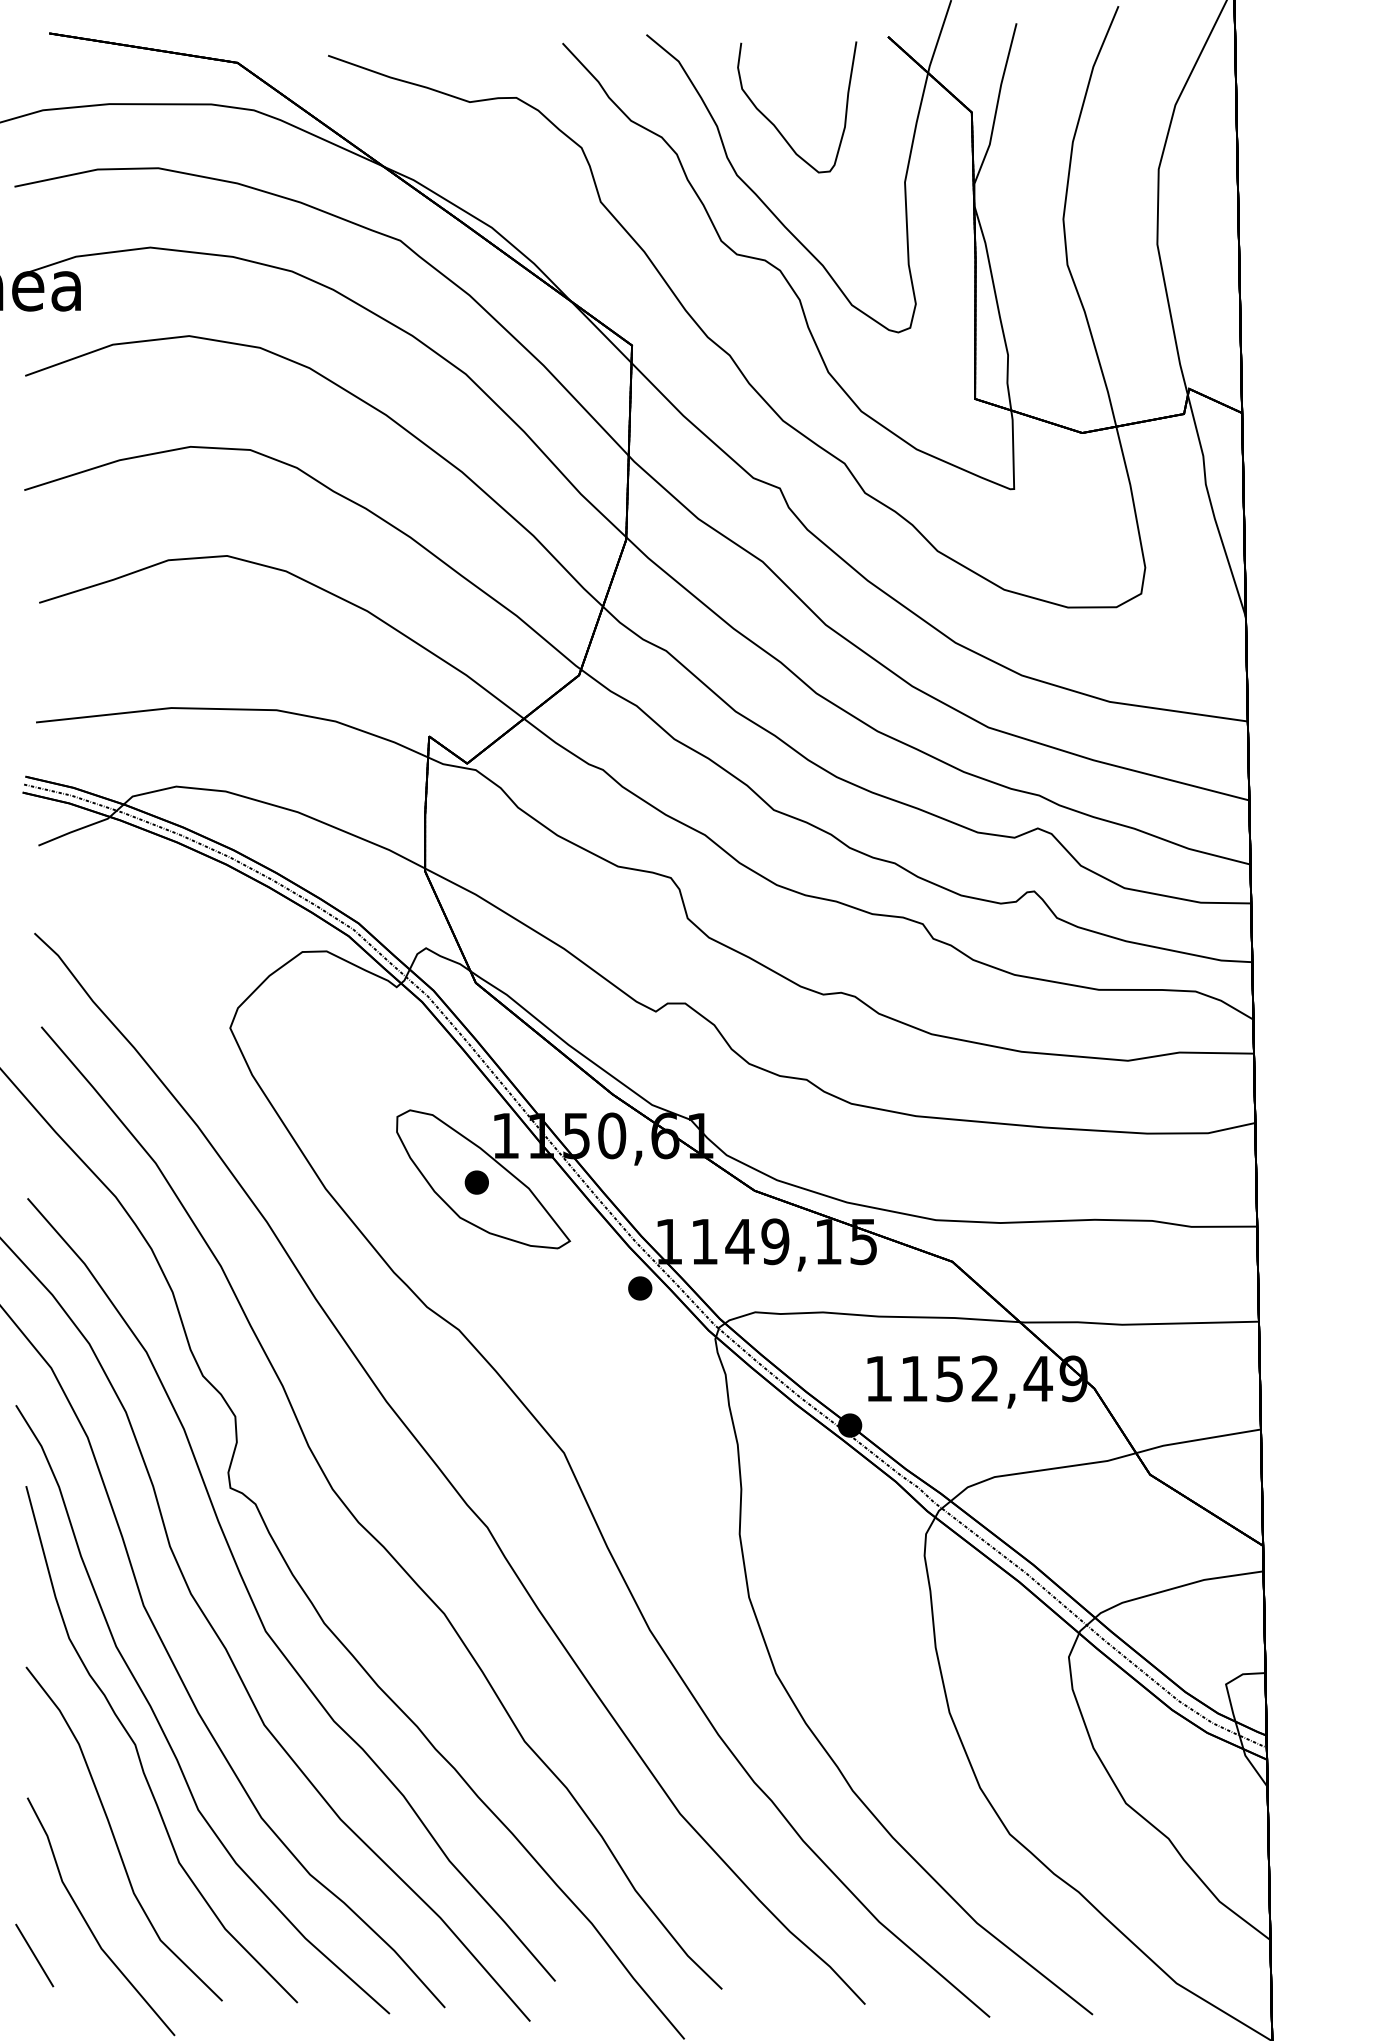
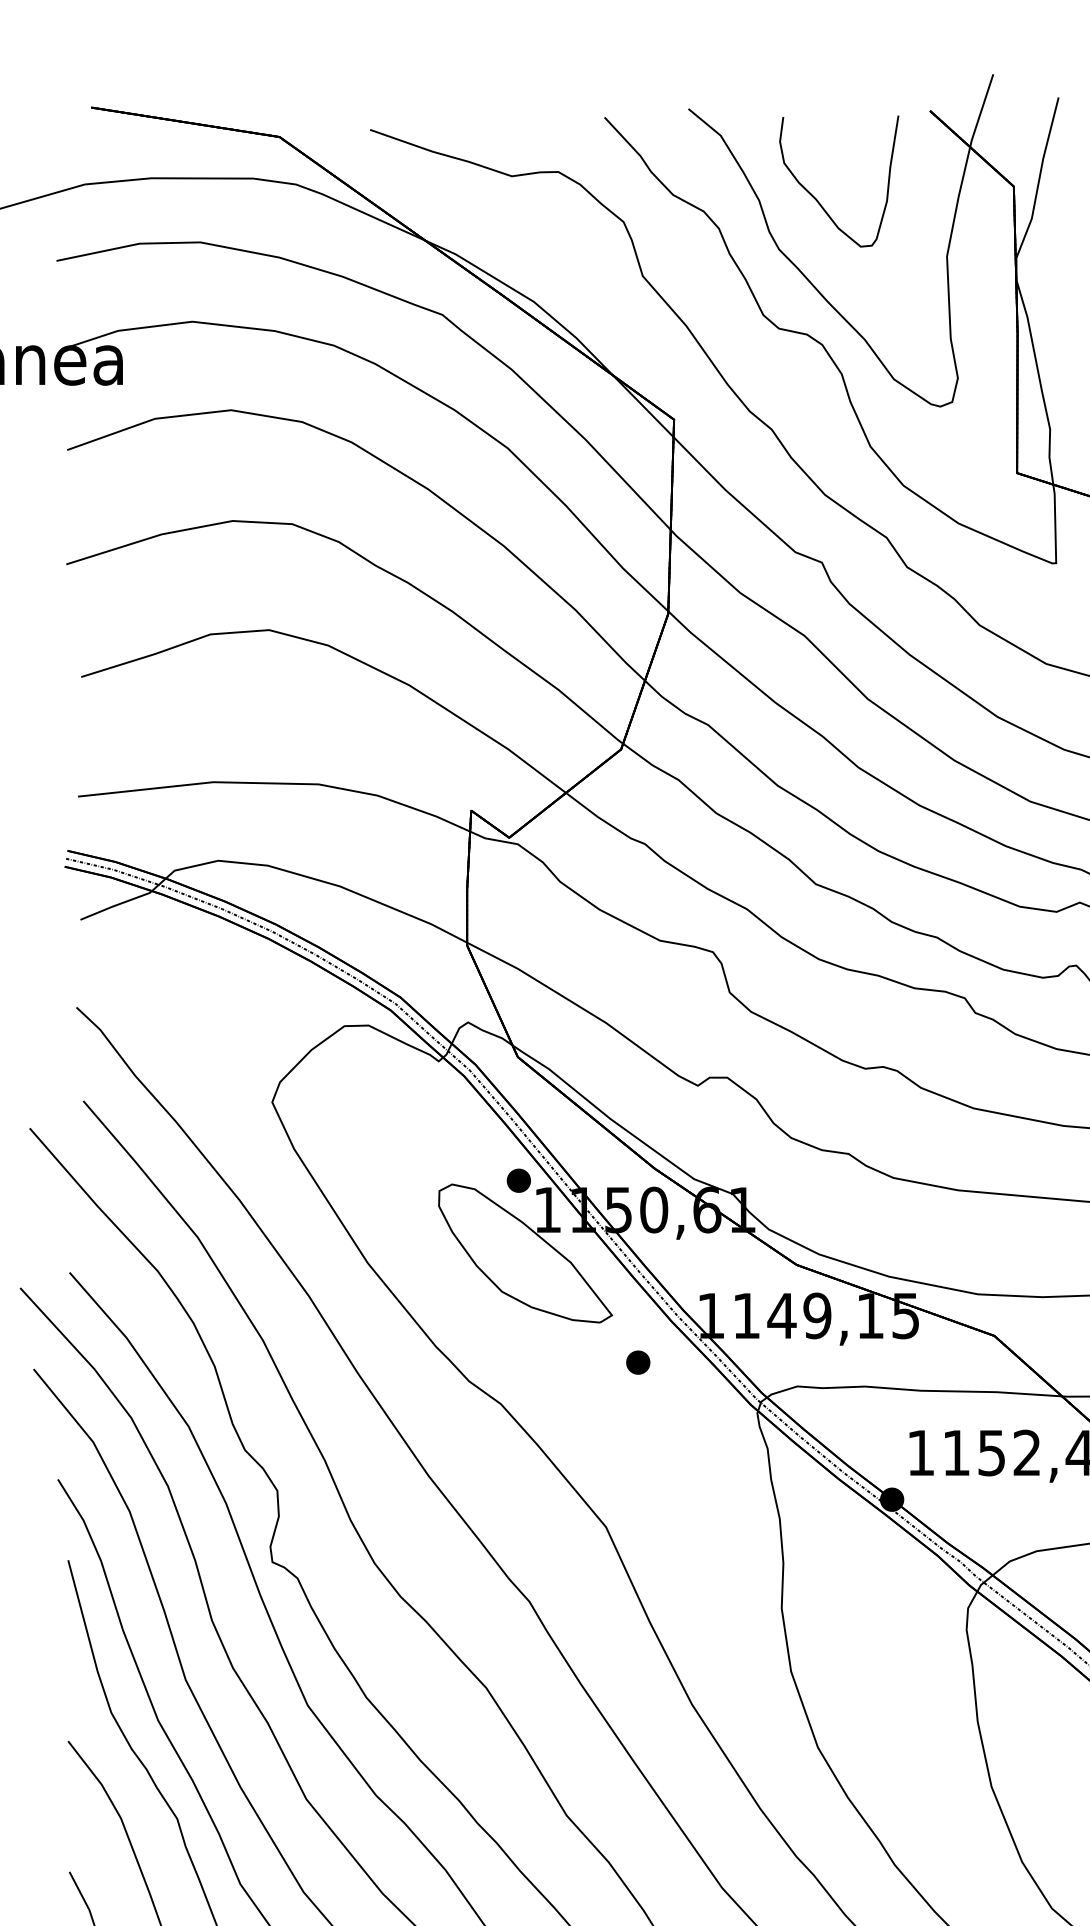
part: (476, 1182) -> (518, 1180), moved
part: (640, 1288) -> (638, 1362), moved

